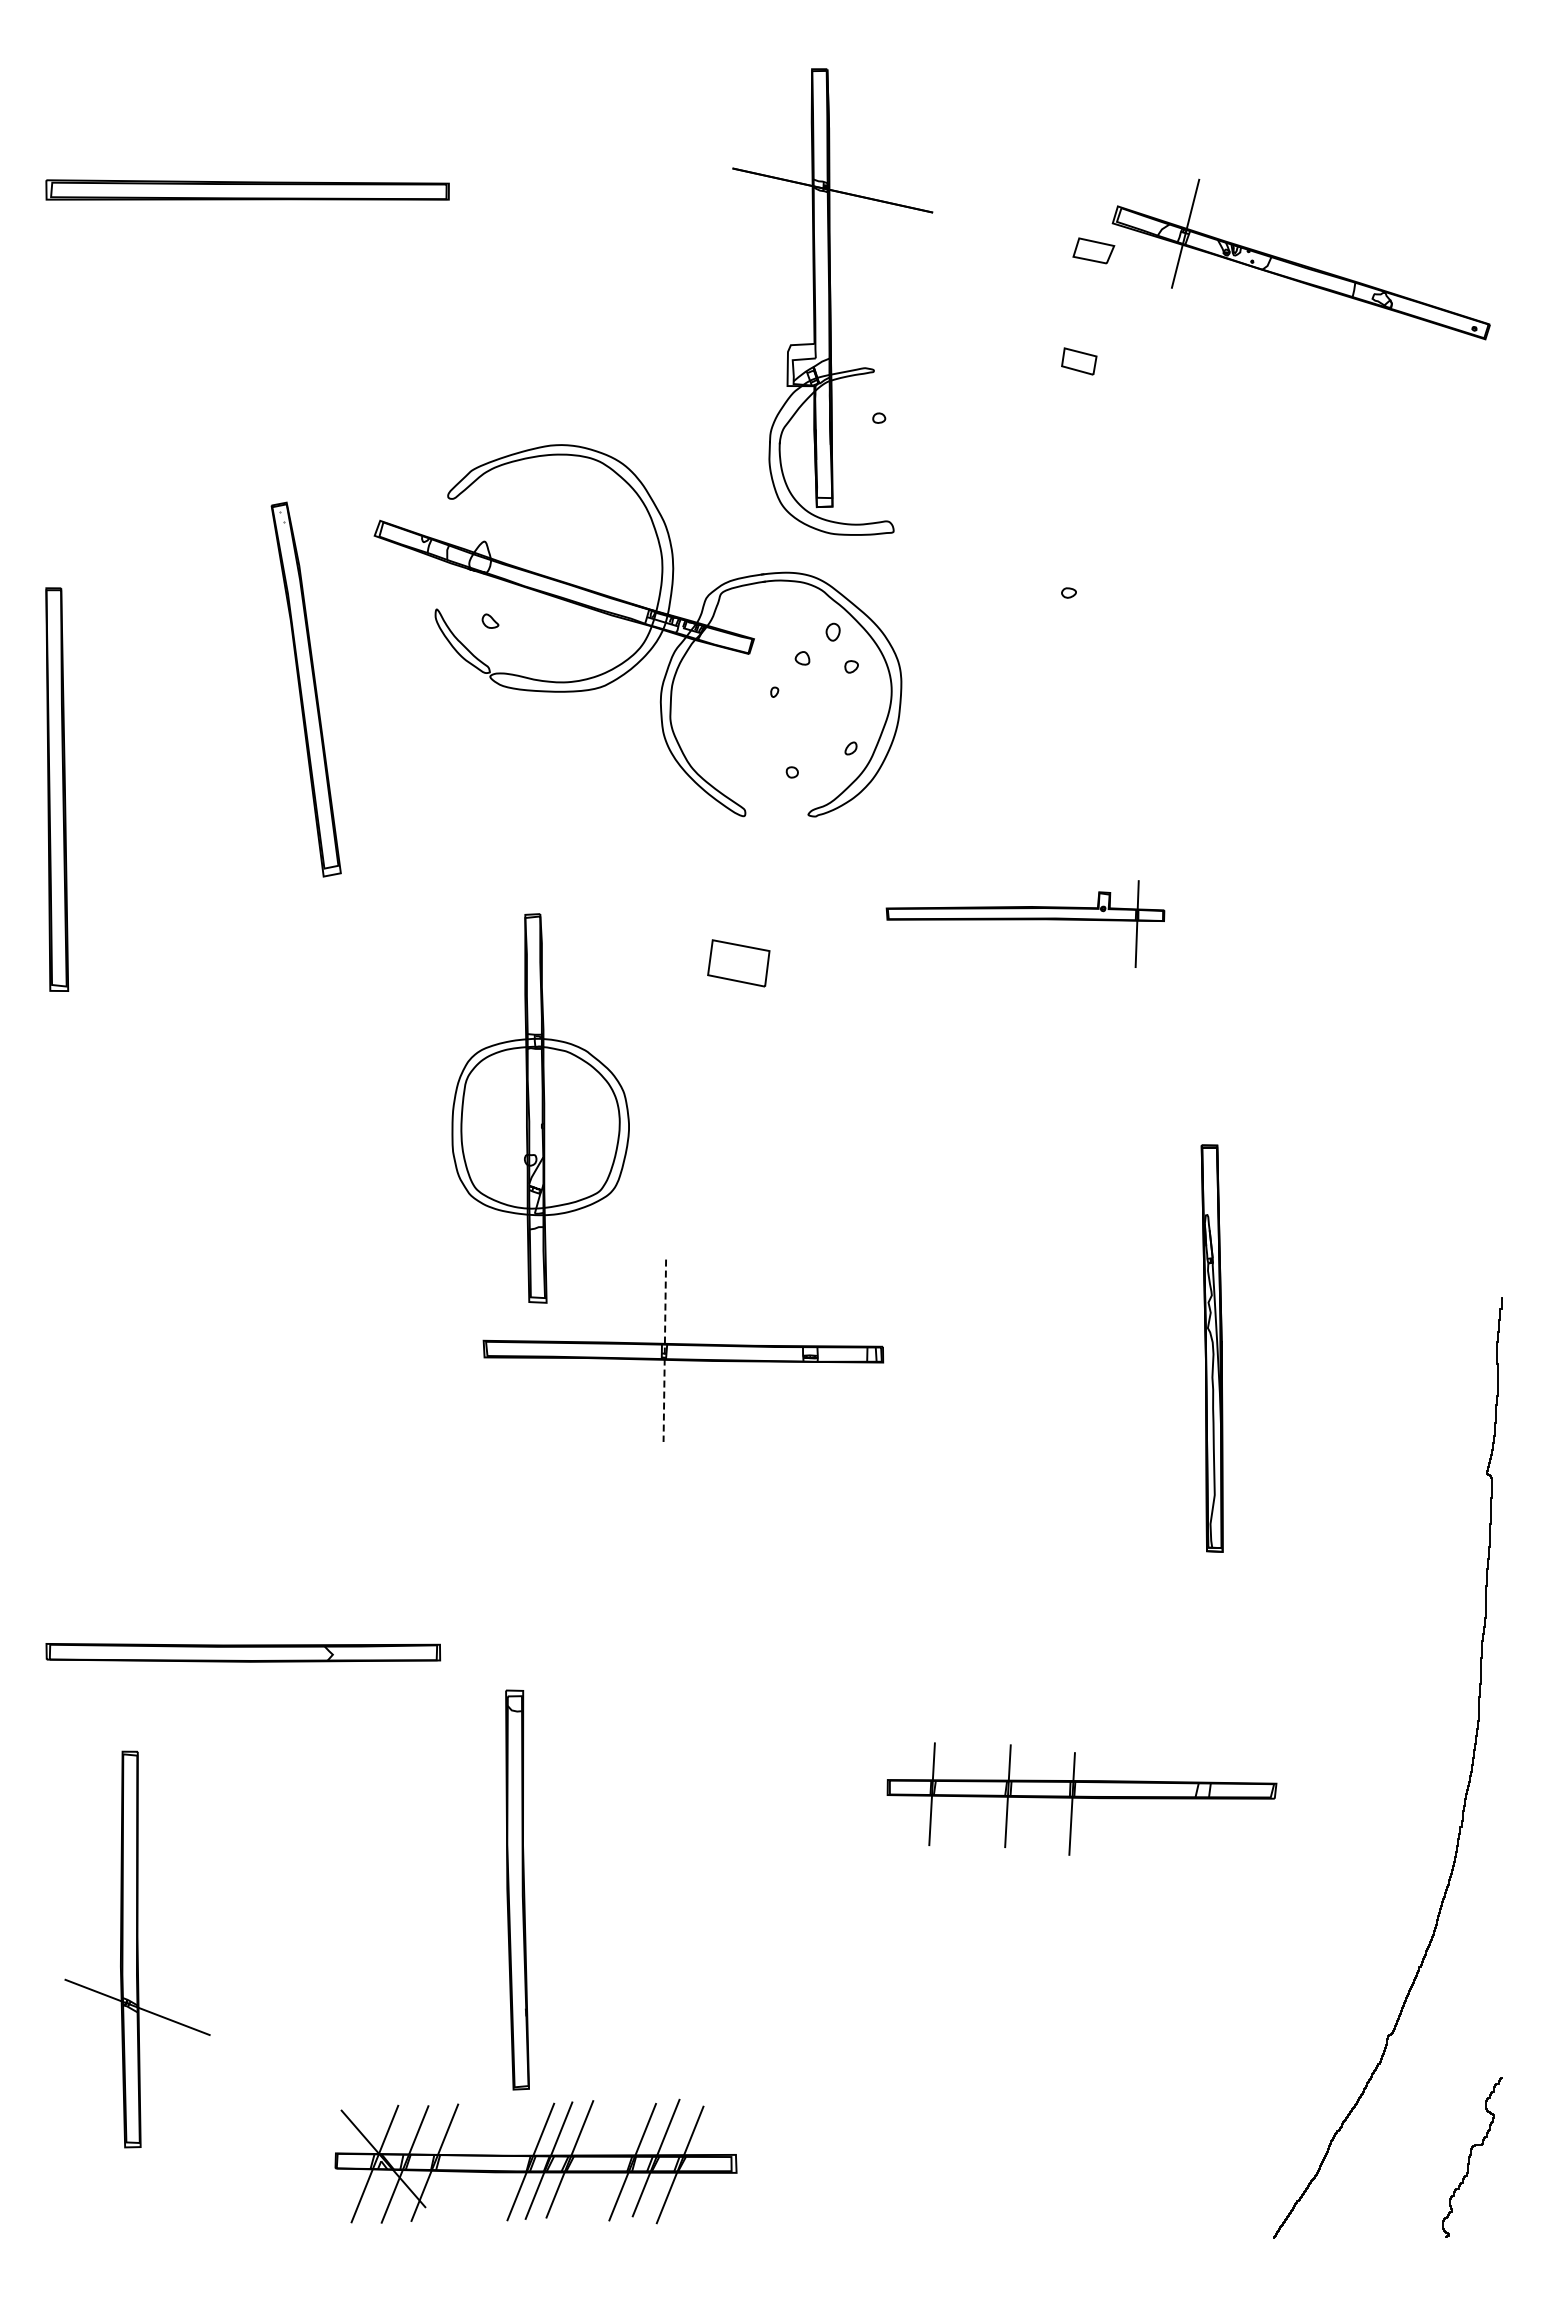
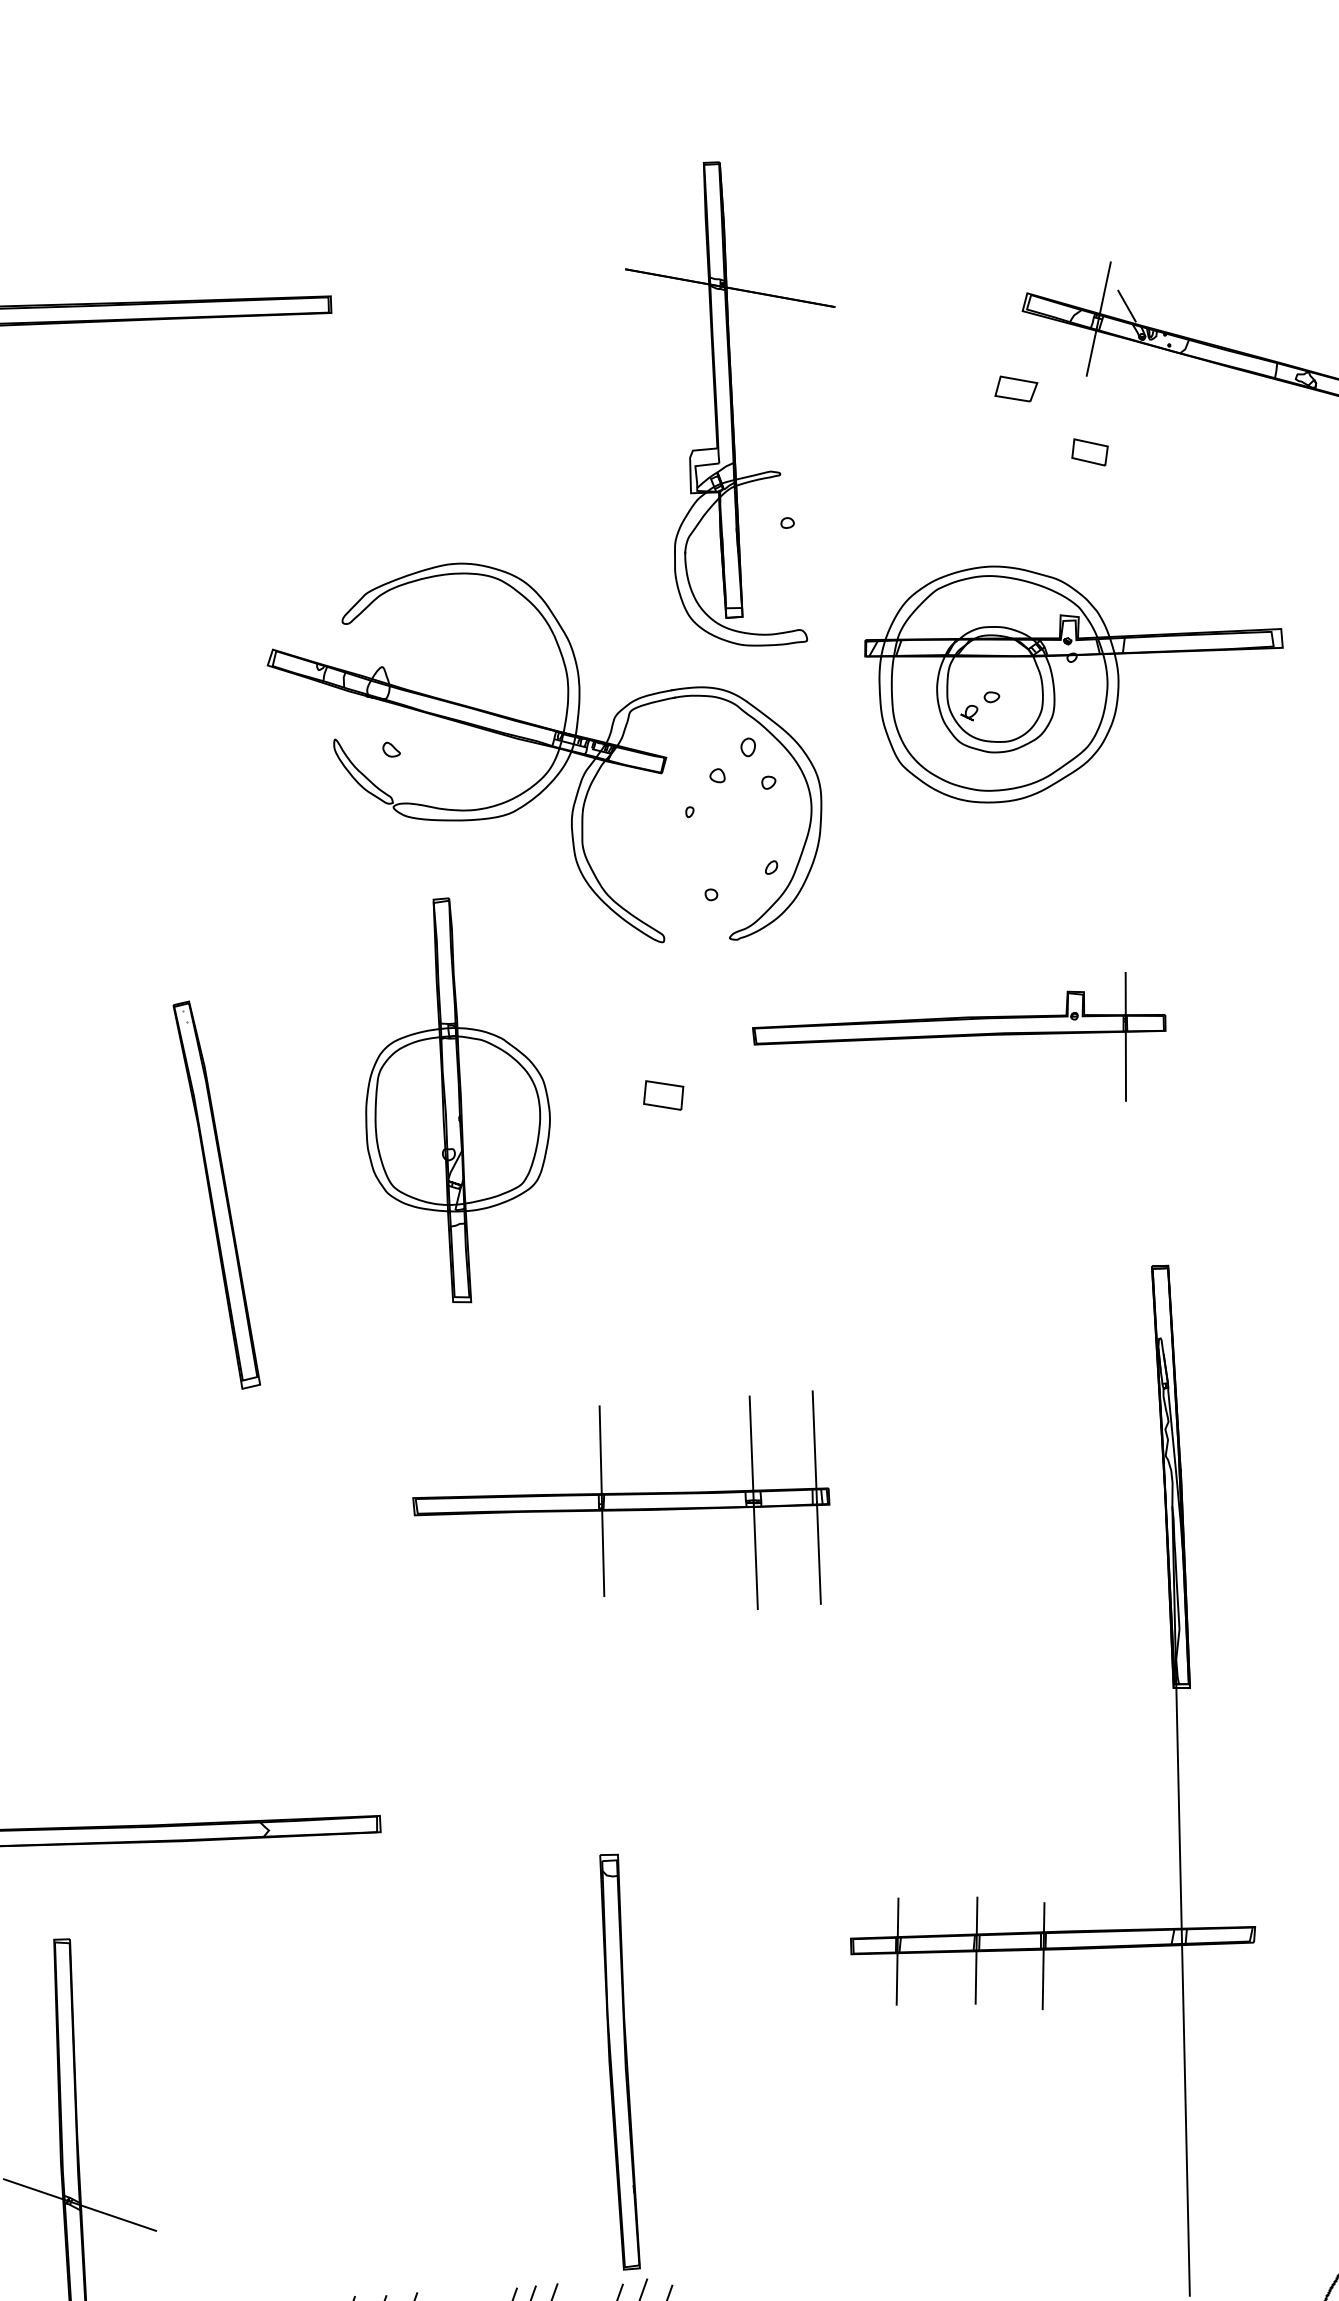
line: (1212, 222) -> (1126, 306), added
part: (1093, 250) -> (1015, 388), moved
part: (1079, 361) -> (1090, 452), moved
part: (1149, 580) -> (1075, 680), added
part: (305, 689) -> (216, 1195), moved
part: (1025, 923) -> (959, 1042), size x1.43
part: (739, 963) -> (664, 1095), size x0.62
part: (540, 1108) -> (457, 1100), moved
line: (664, 1351) -> (601, 1502), dashed -> solid
line: (871, 1355) -> (817, 1497), added
line: (810, 1357) -> (753, 1502), added
line: (1206, 1756) -> (1181, 1901), added
part: (517, 1889) -> (620, 2061), moved

